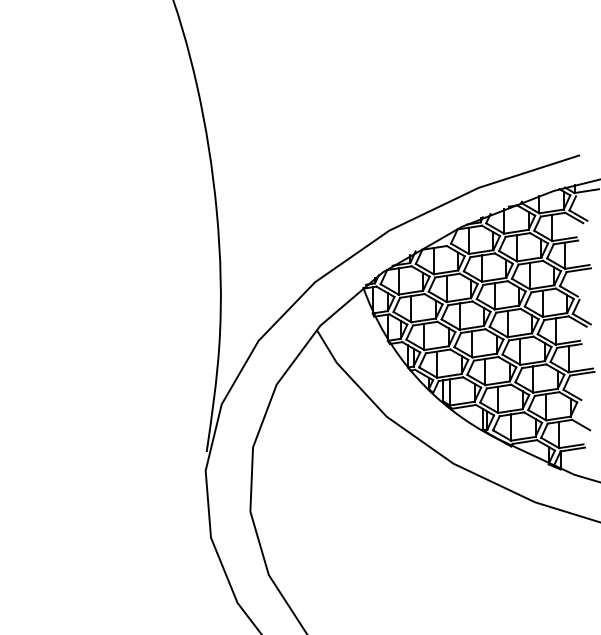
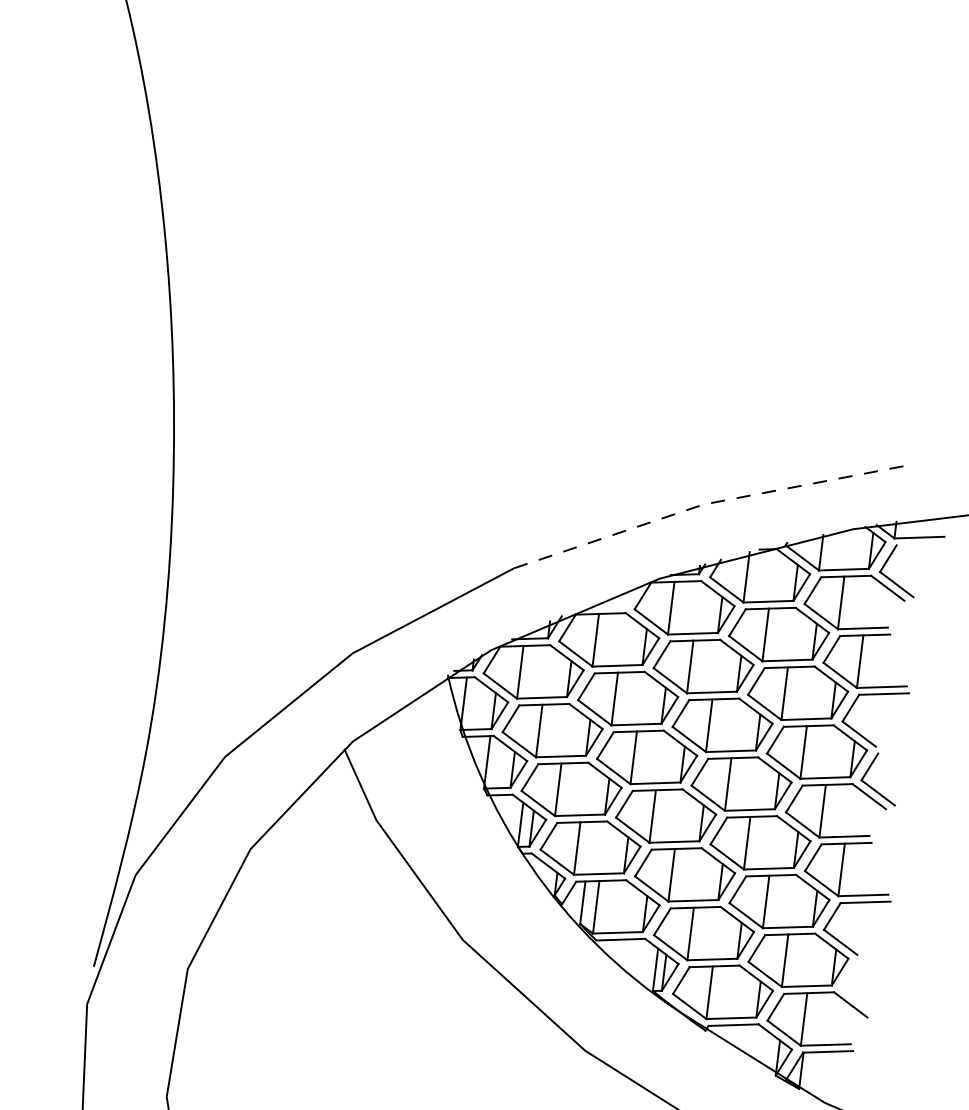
line: (481, 186) -> (709, 502), solid -> dashed

